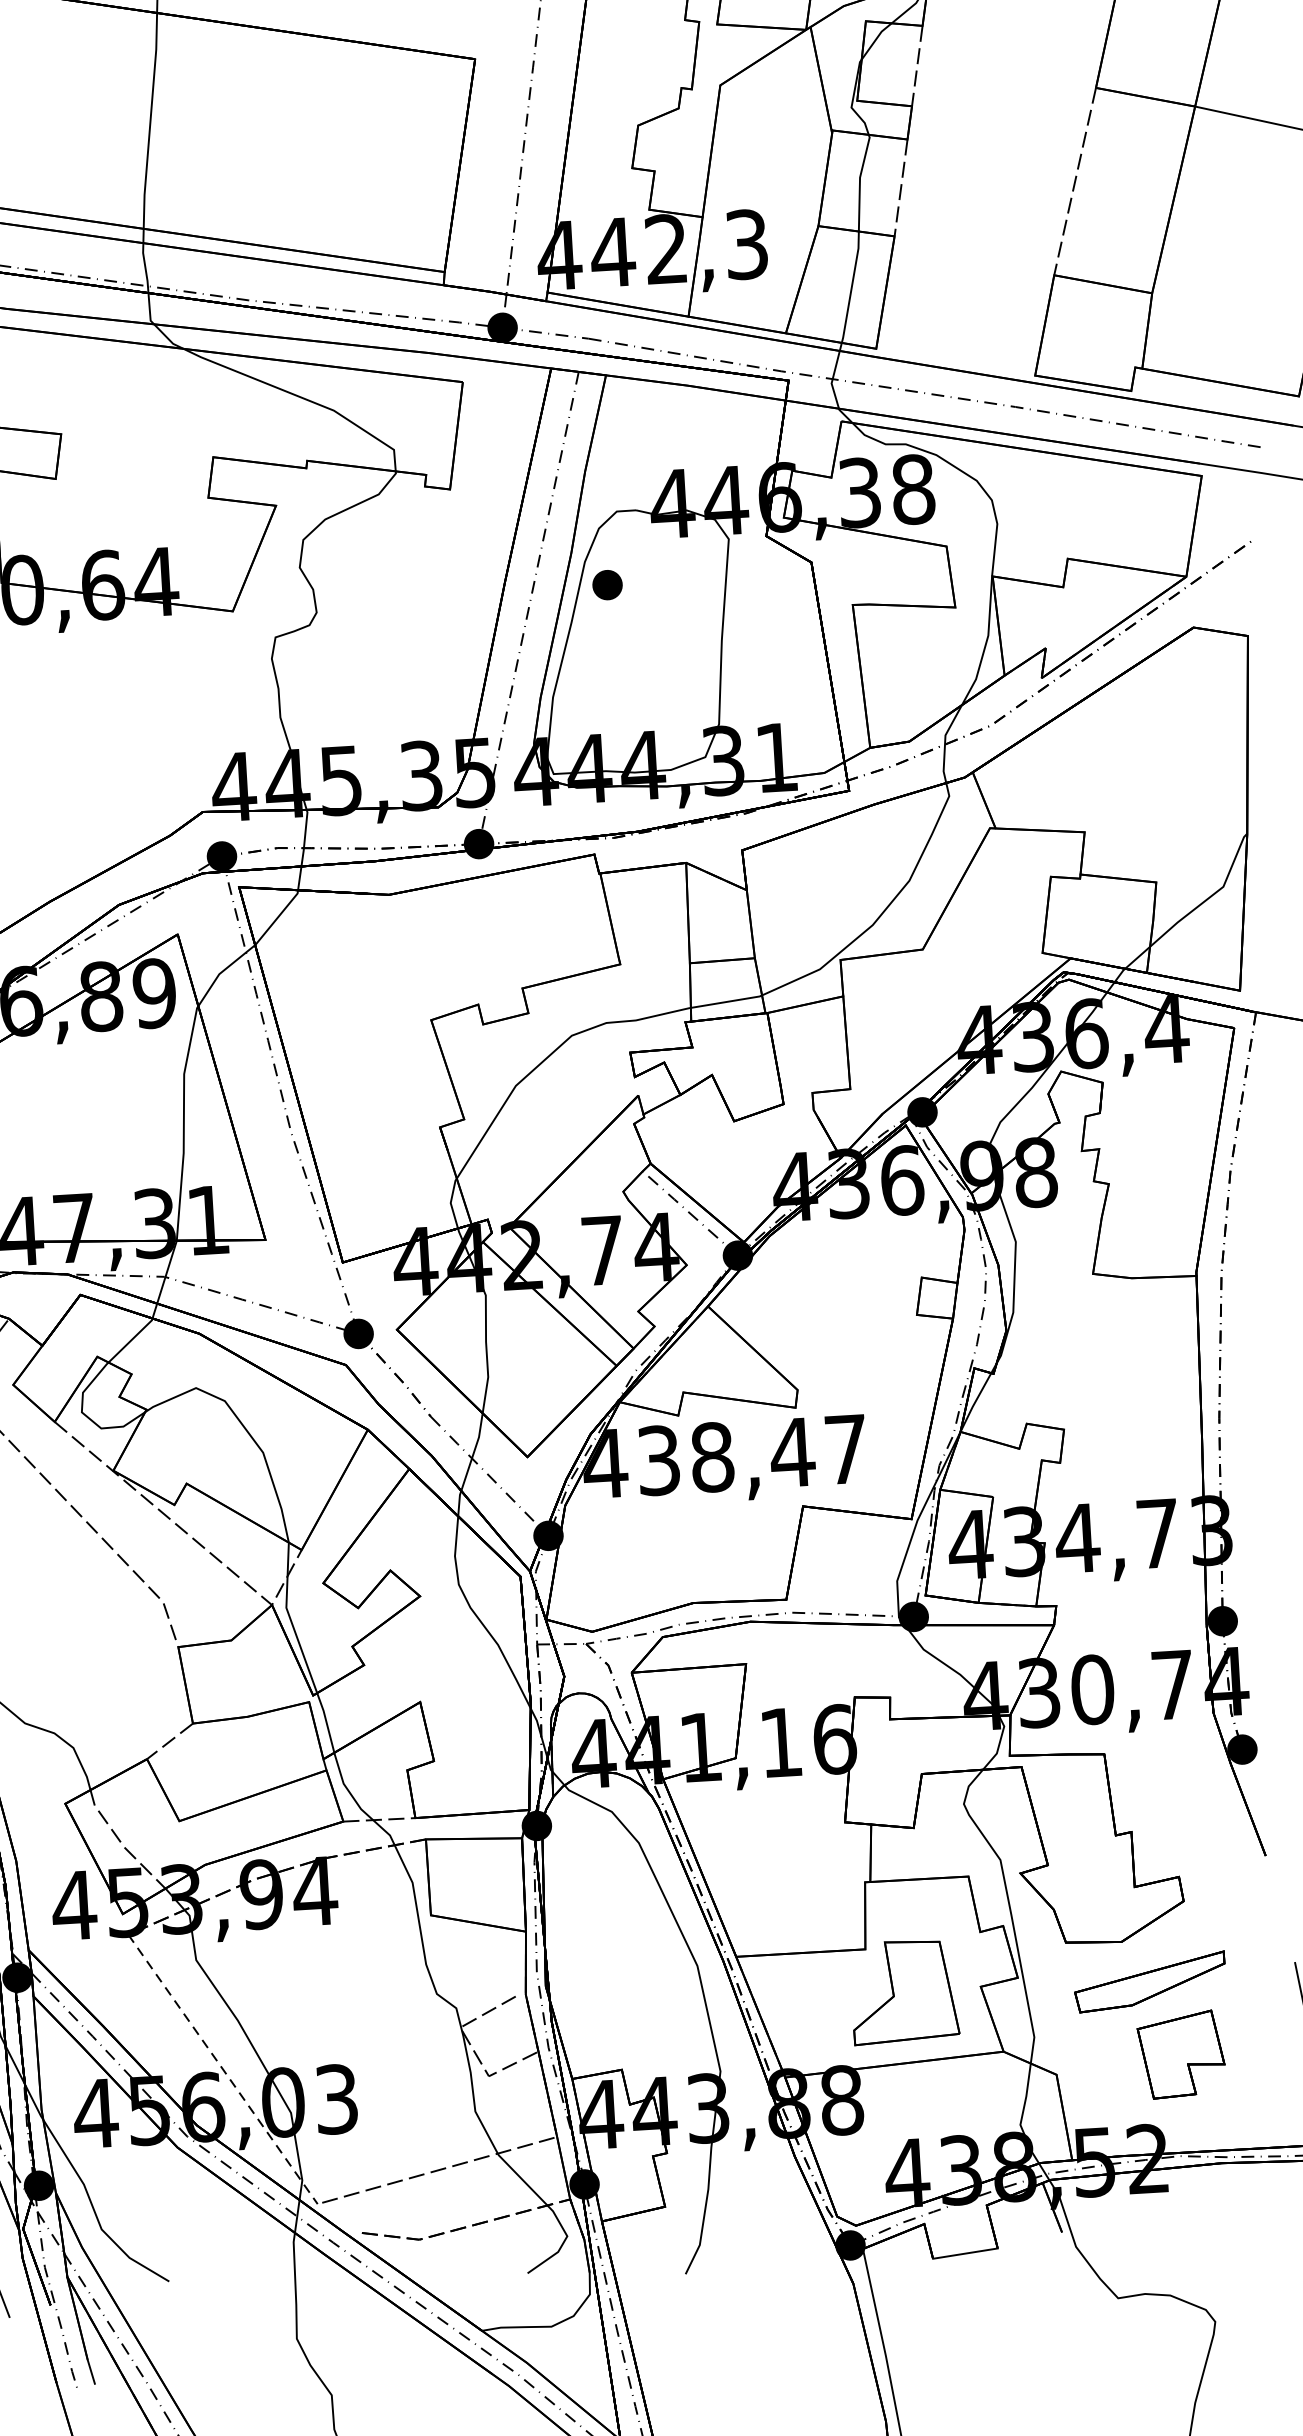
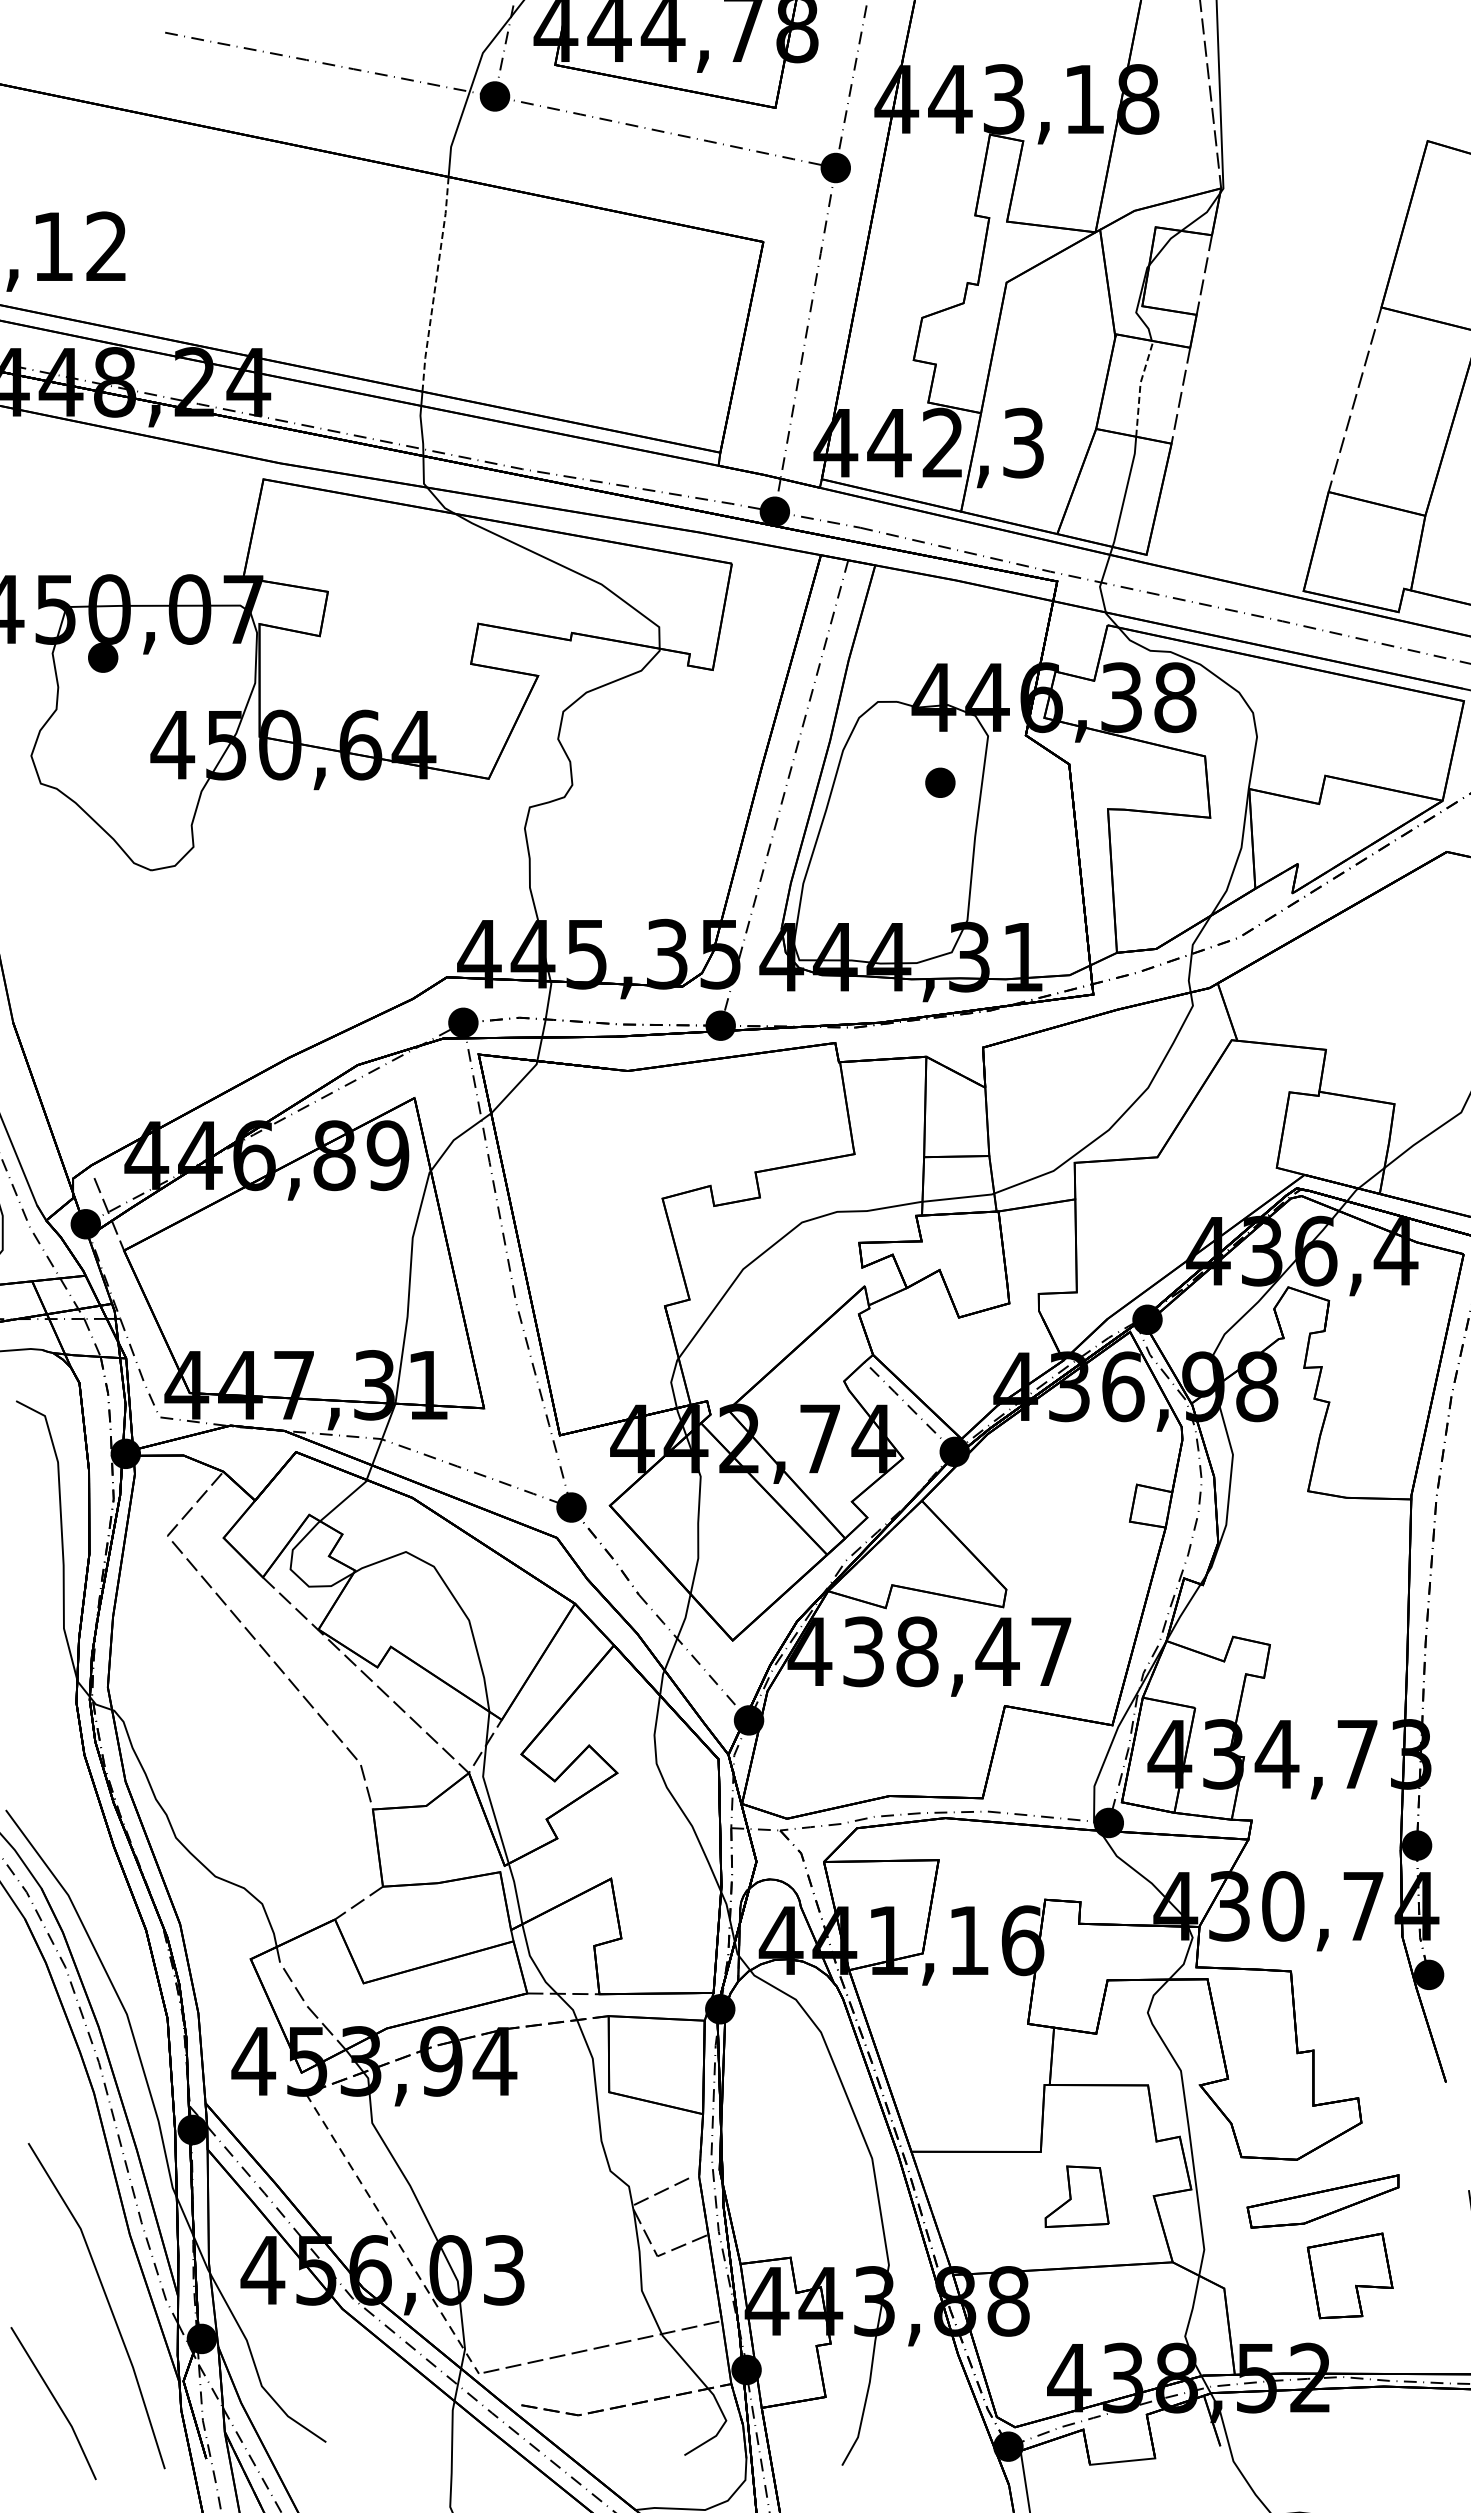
line: (150, 120) -> (435, 283), solid -> dashed
line: (860, 181) -> (1140, 386), solid -> dashed
part: (607, 584) -> (940, 782), moved
part: (903, 1991) -> (1076, 2196), size x0.6

